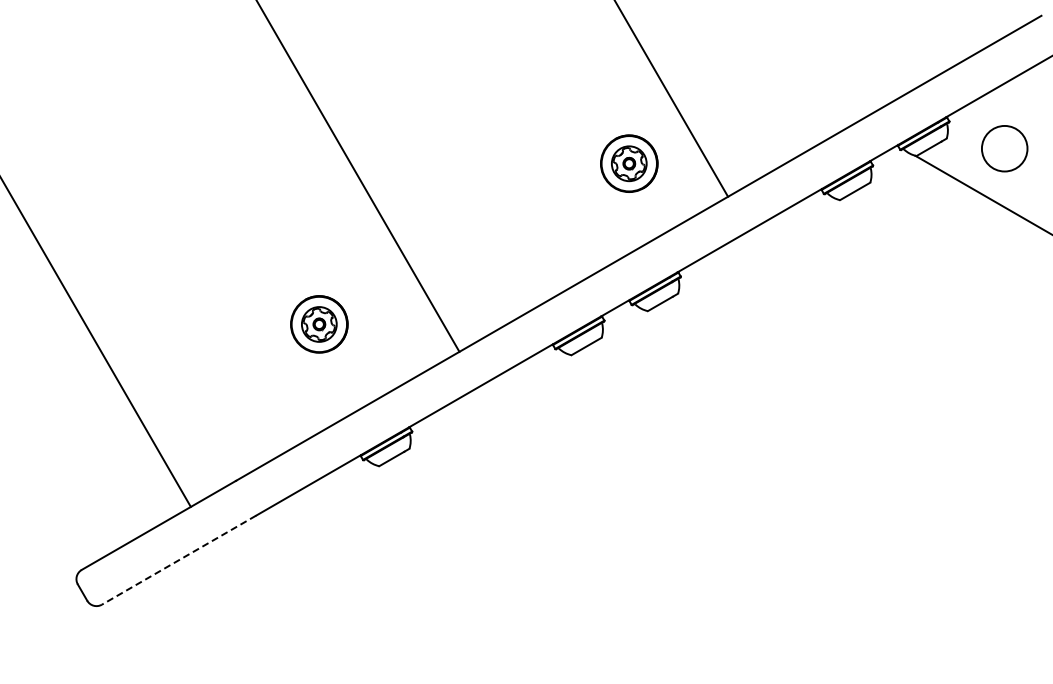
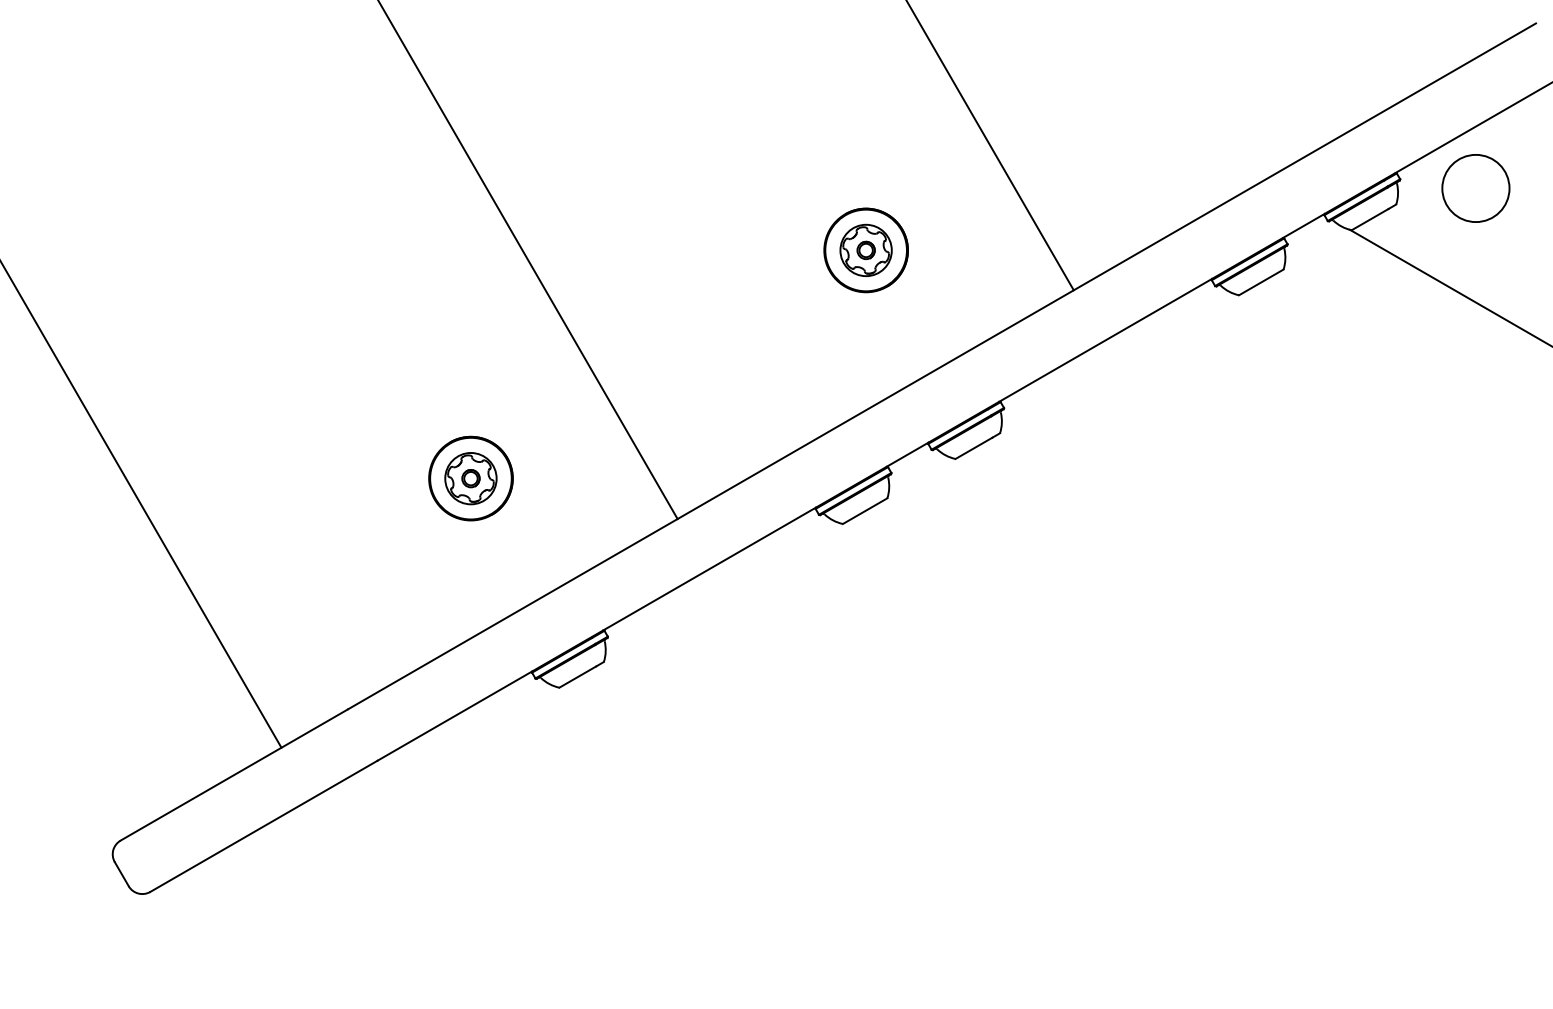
circle: (1004, 148) -> (1475, 188), moved
part: (629, 163) -> (866, 250), moved
line: (178, 560) -> (263, 826), dashed -> solid

